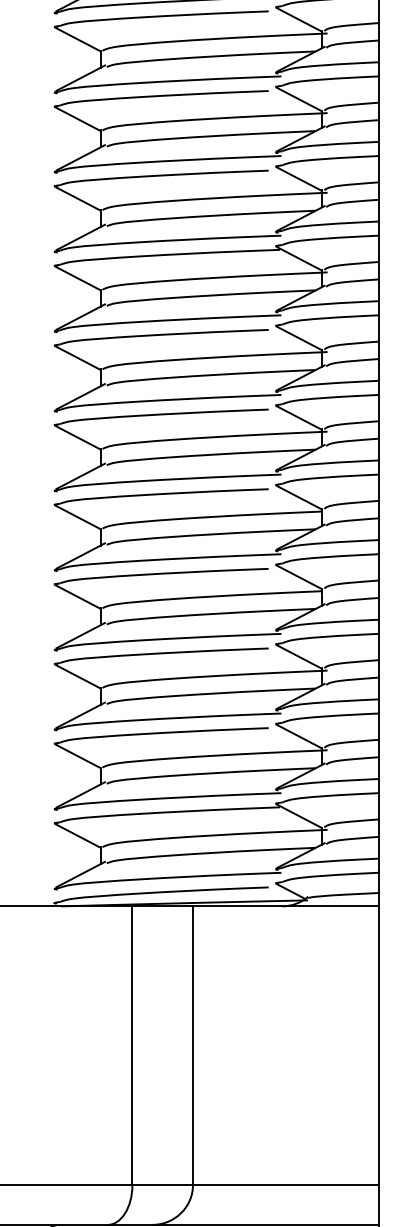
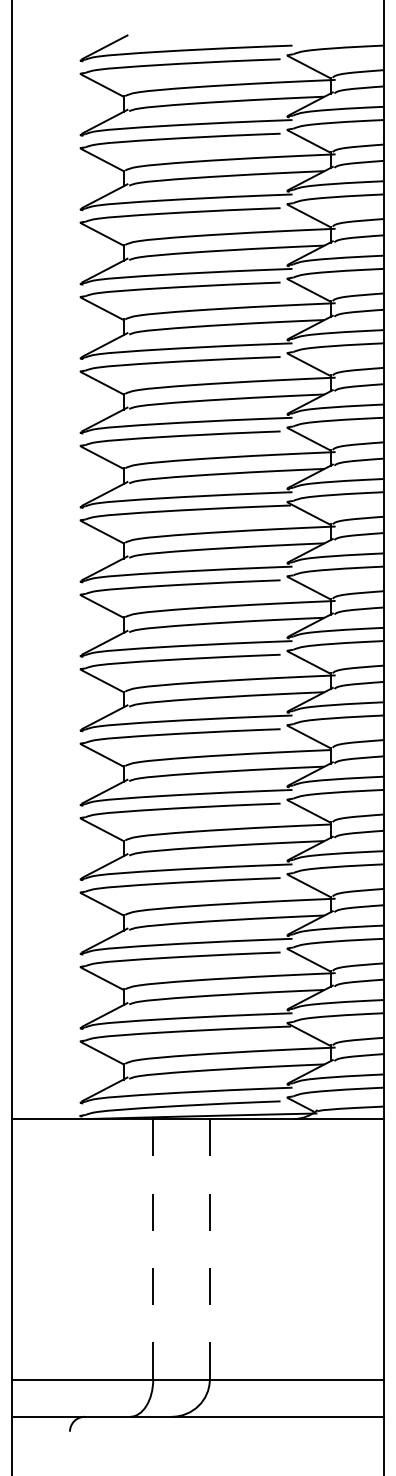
line: (132, 1044) -> (153, 1248), solid -> dashed
line: (192, 1044) -> (209, 1248), solid -> dashed

